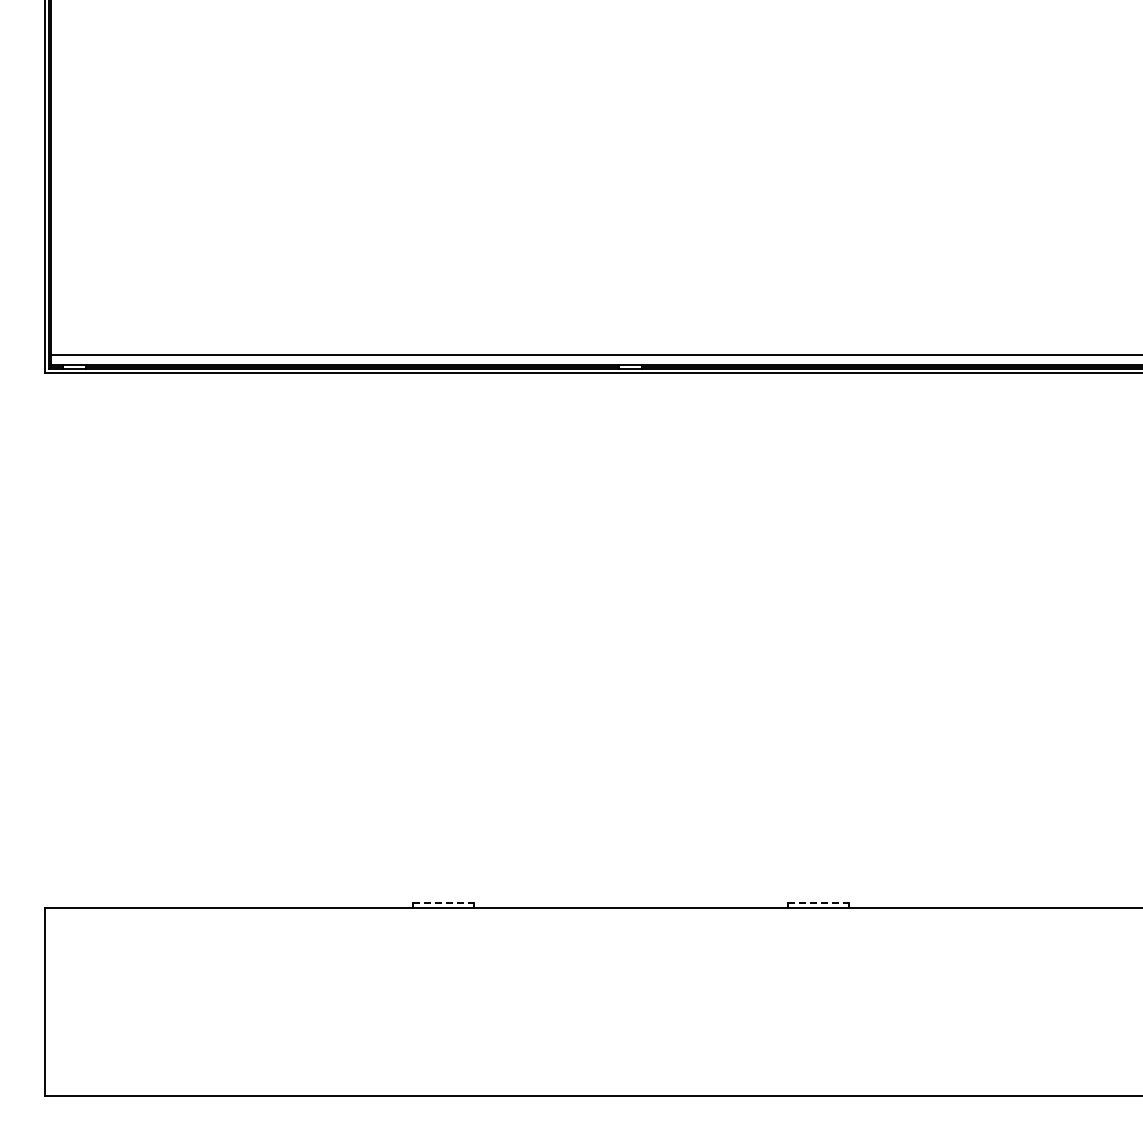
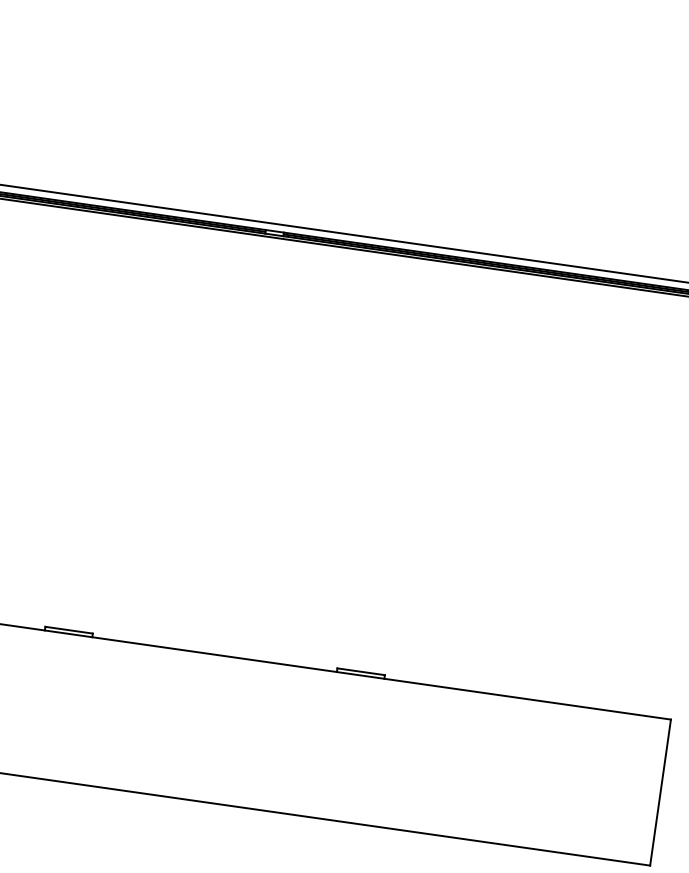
line: (443, 903) -> (69, 630), dashed -> solid
line: (818, 903) -> (361, 671), dashed -> solid

